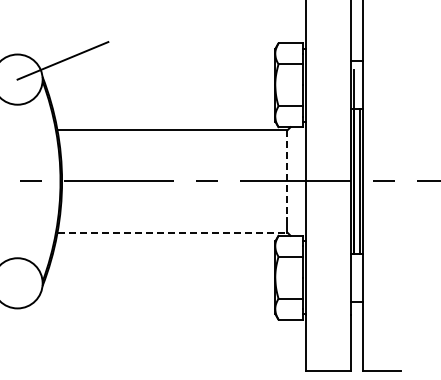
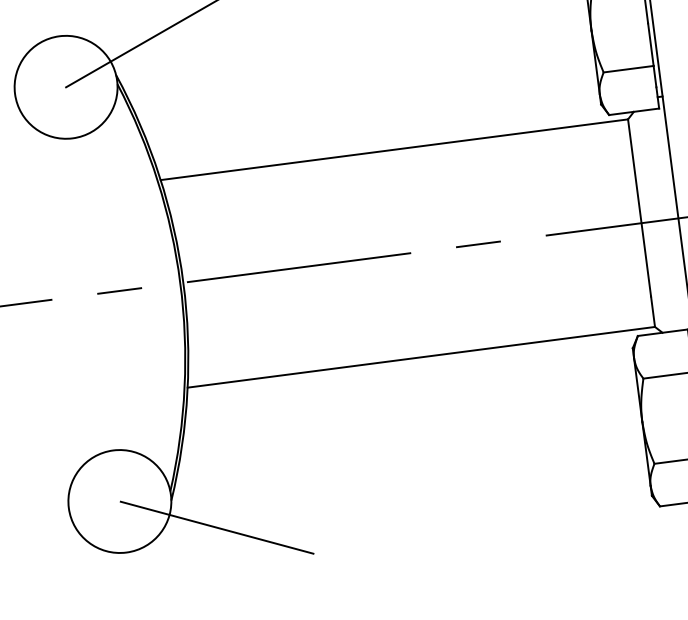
line: (287, 174) -> (639, 208), dashed -> solid
line: (172, 232) -> (421, 357), dashed -> solid
line: (62, 301) -> (215, 526), added

